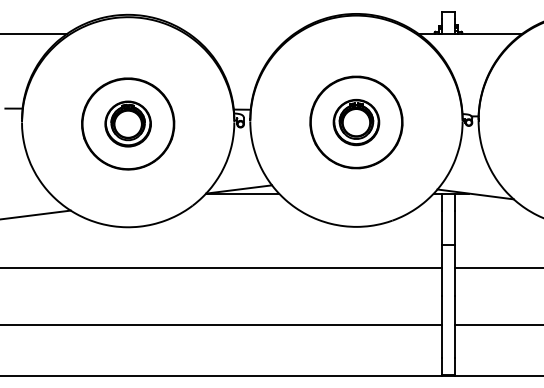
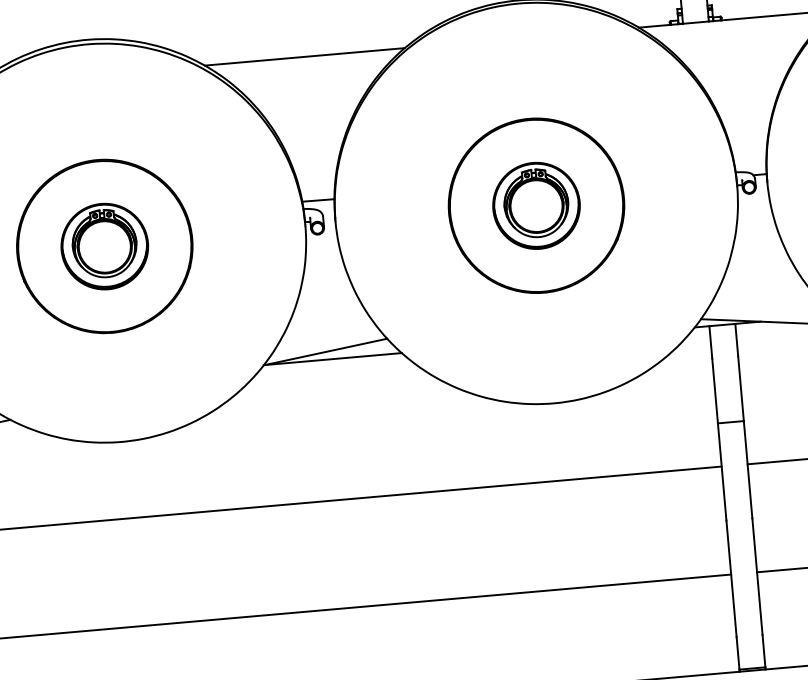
line: (241, 33) -> (304, 56), added

